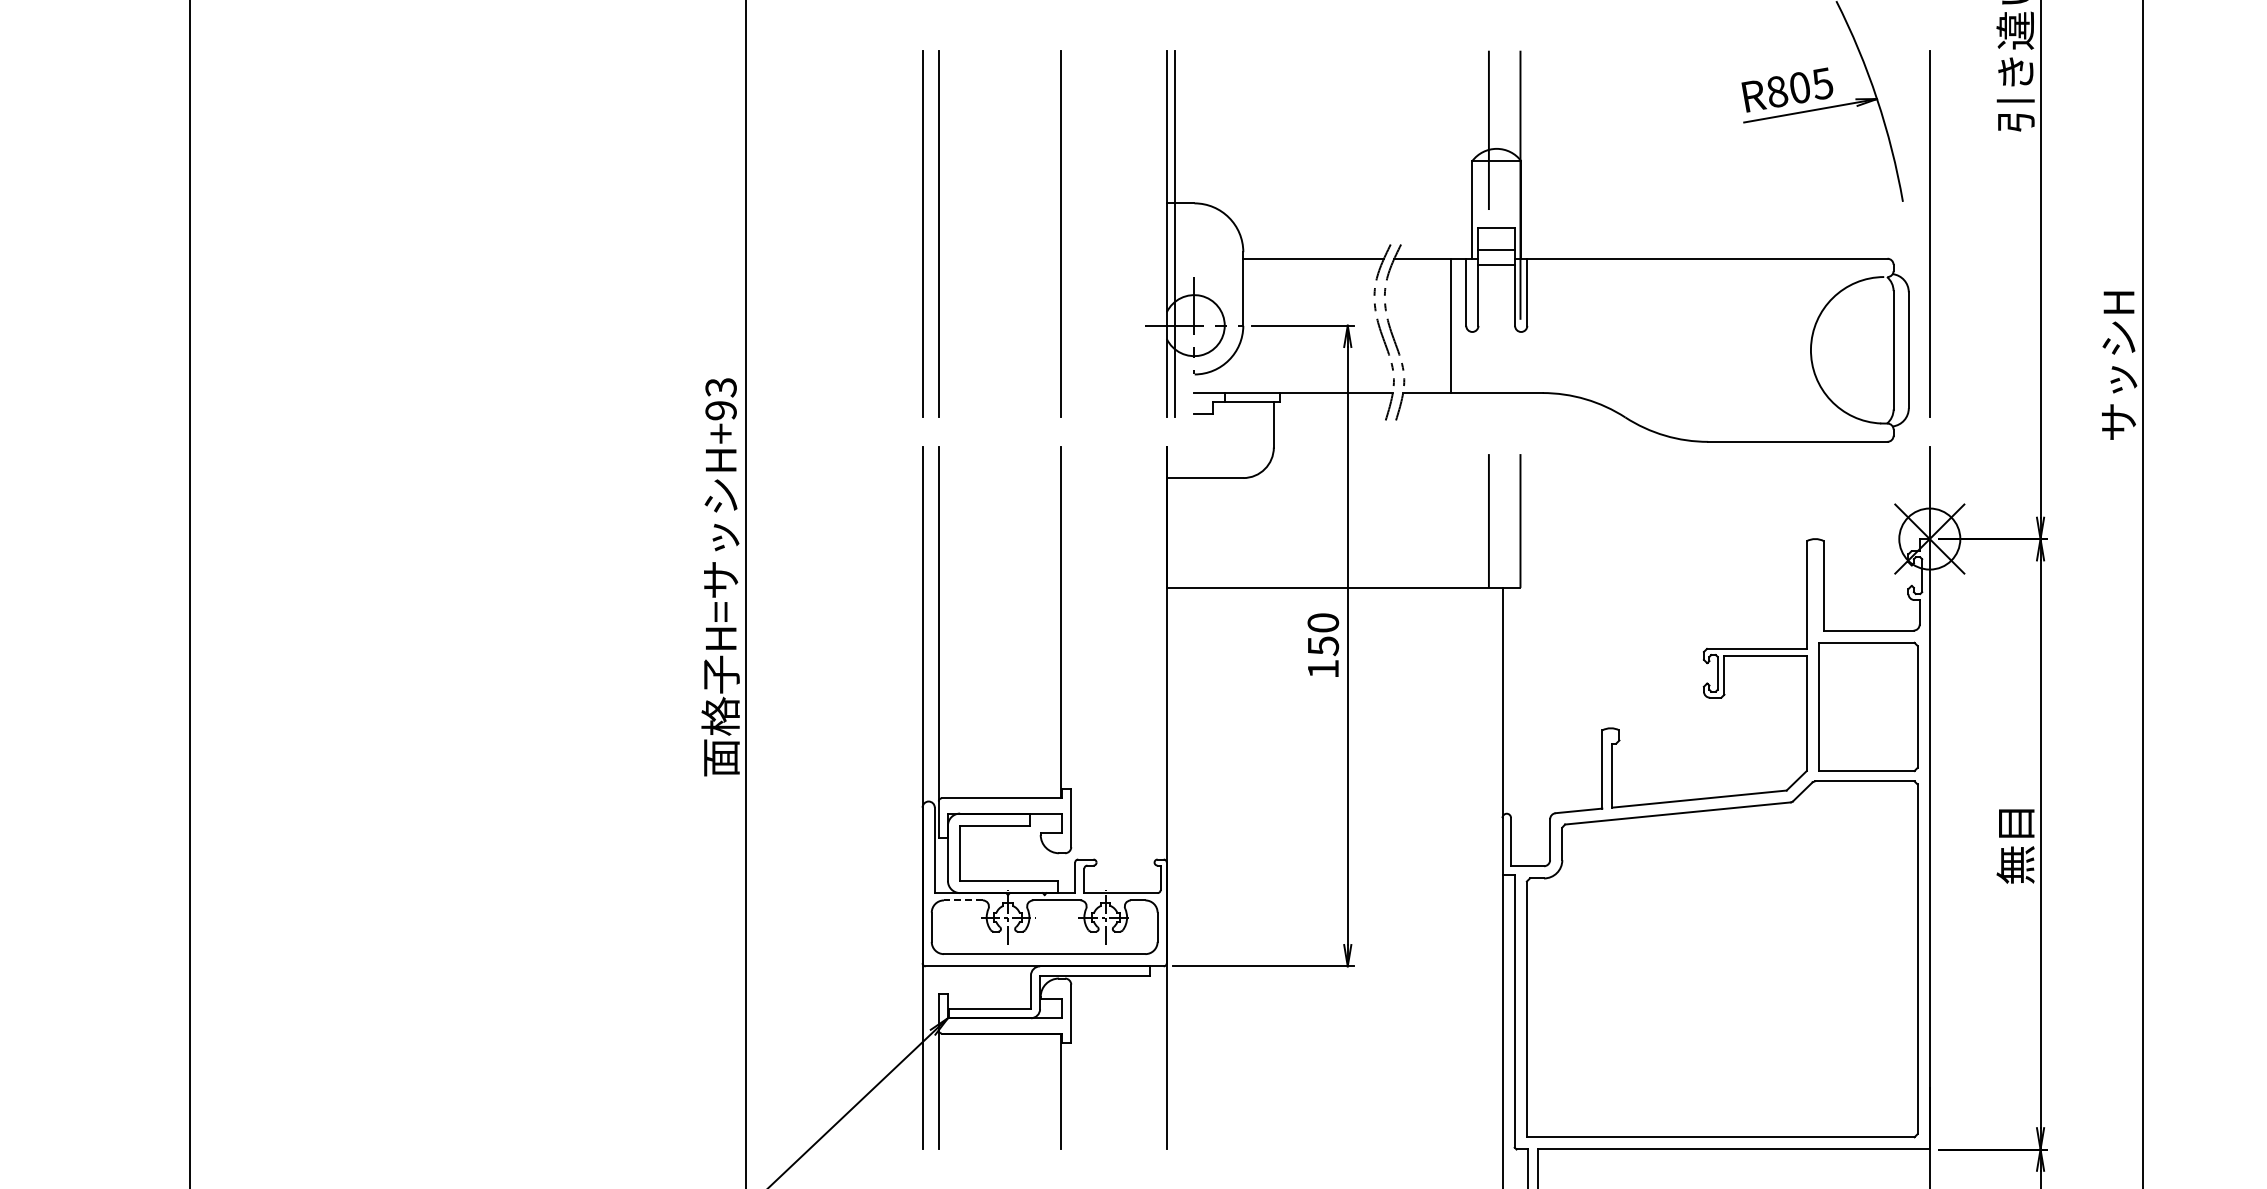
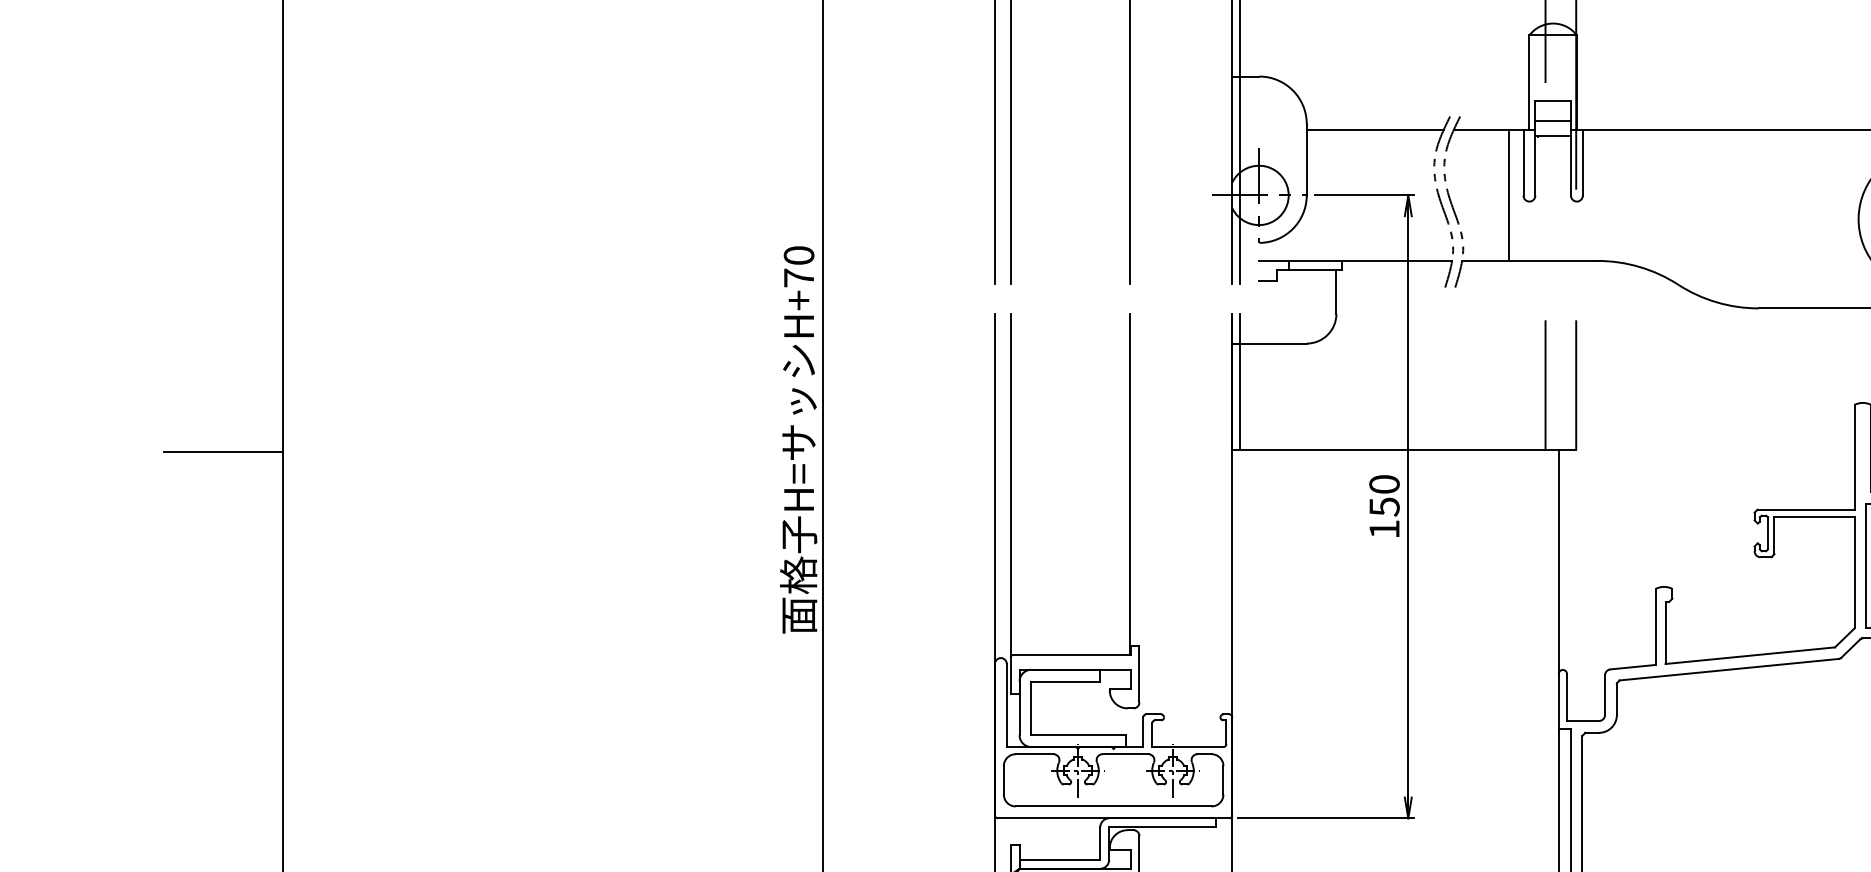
text: (720, 399) -> (798, 267), H+93 -> H+70
line: (1174, 517) -> (1239, 381), added
line: (129, 589) -> (223, 451), added
line: (962, 900) -> (1033, 754), dashed -> solid

